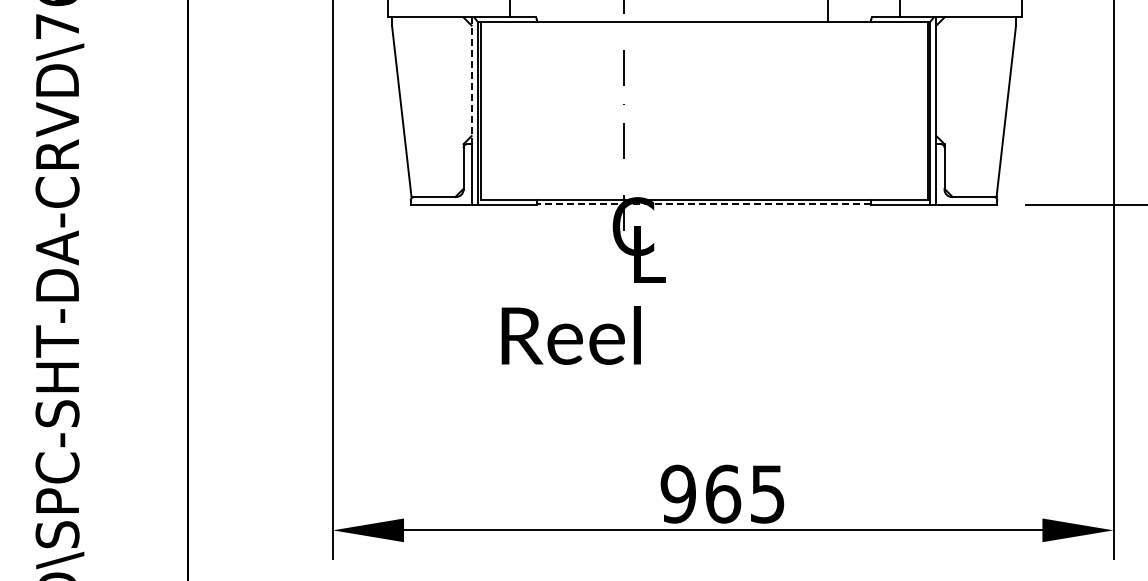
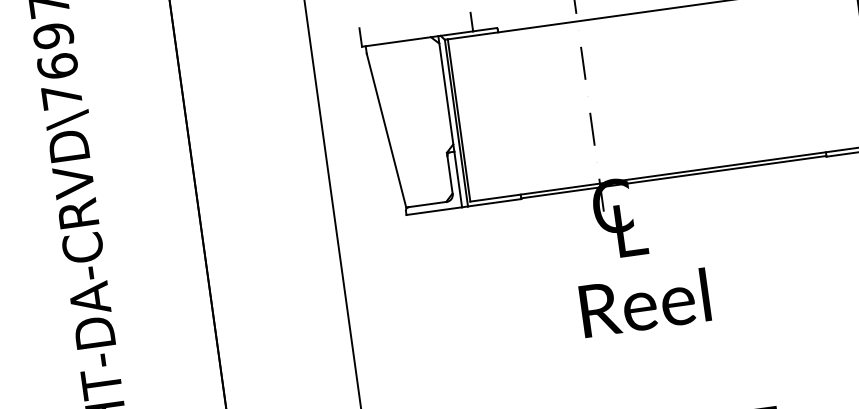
line: (471, 81) -> (446, 94), dashed -> solid
line: (703, 204) -> (673, 177), dashed -> solid
text: (570, 335) -> (644, 303), moved

